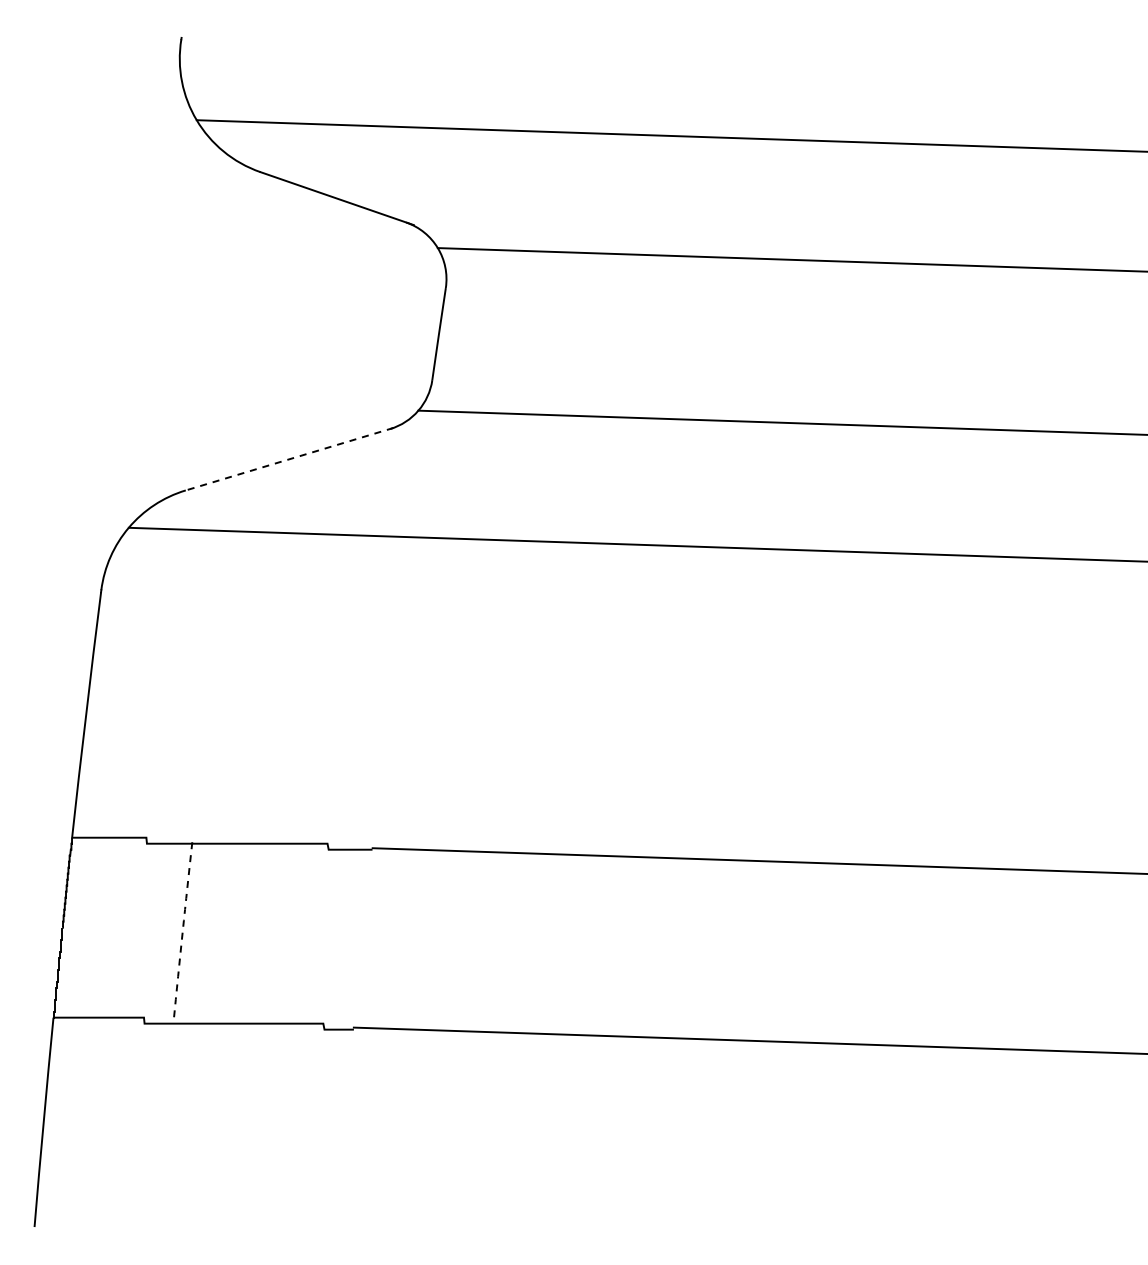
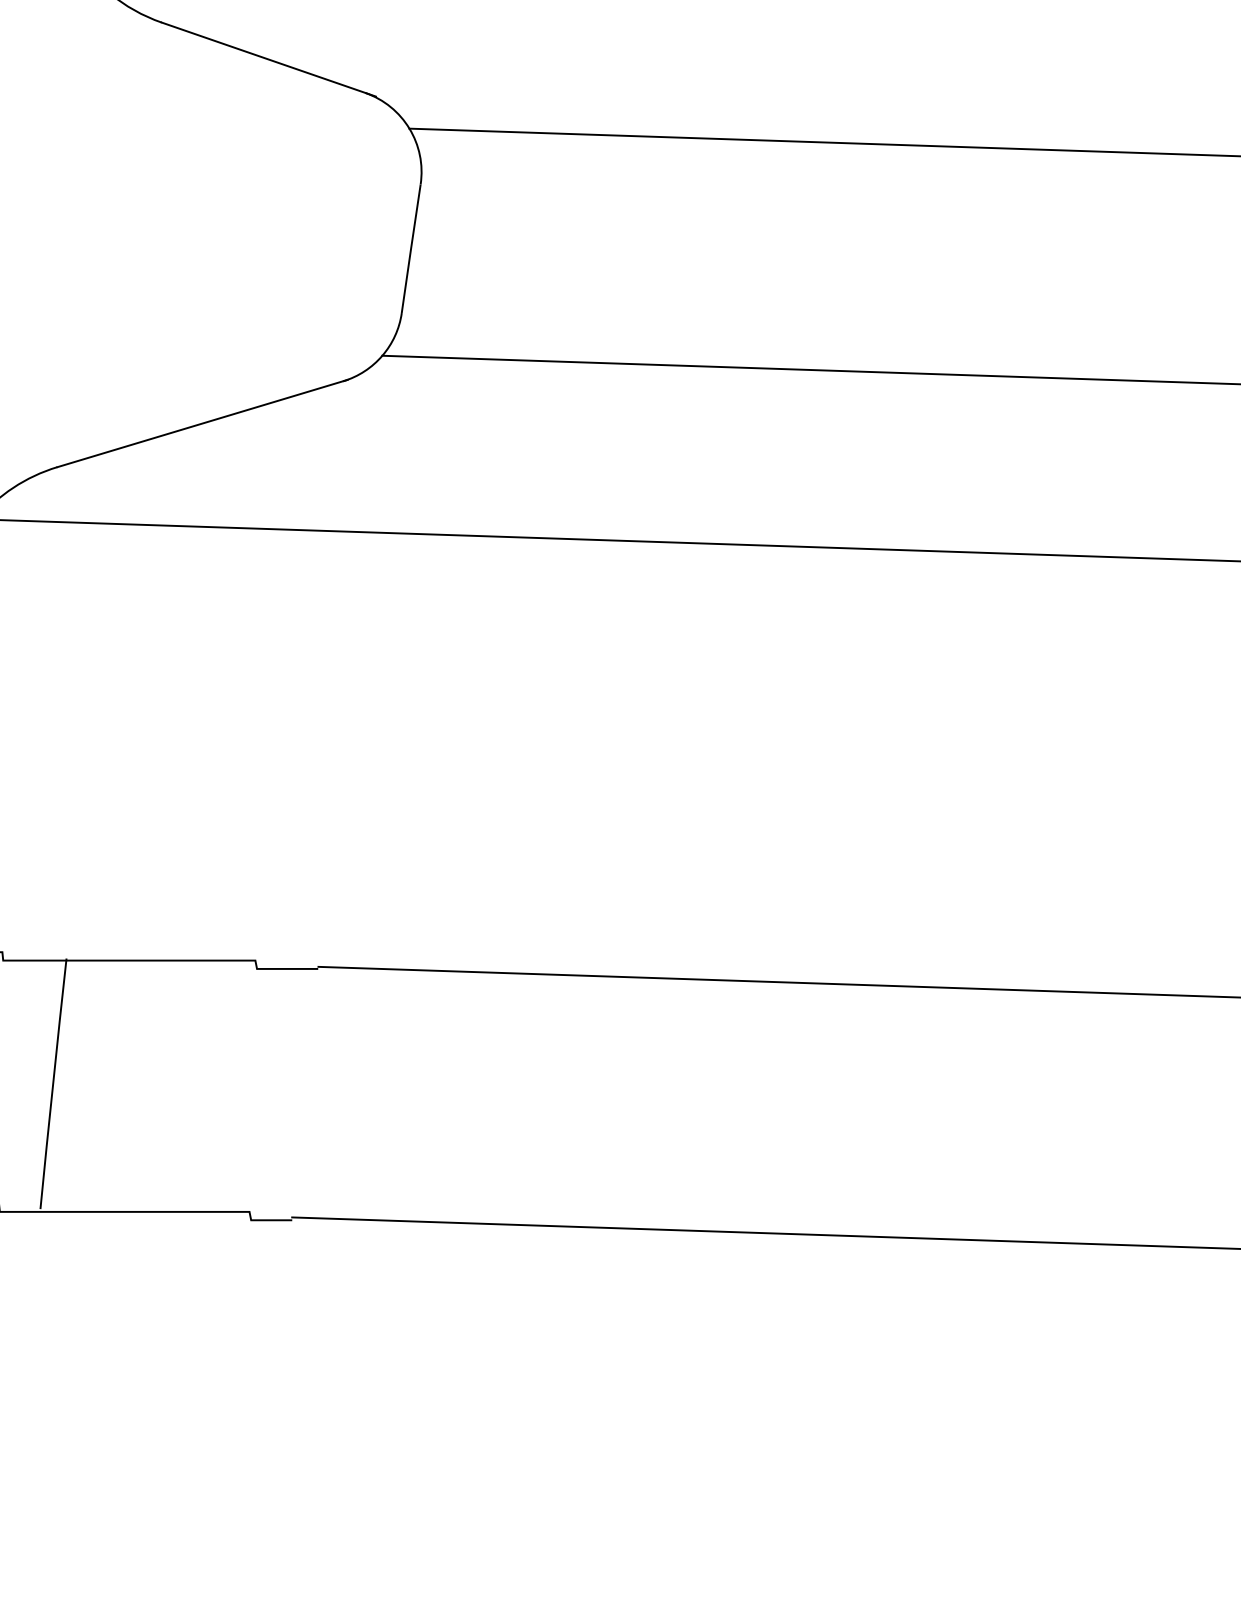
line: (289, 459) -> (202, 423), dashed -> solid
arc: (182, 931) -> (52, 1083), dashed -> solid

